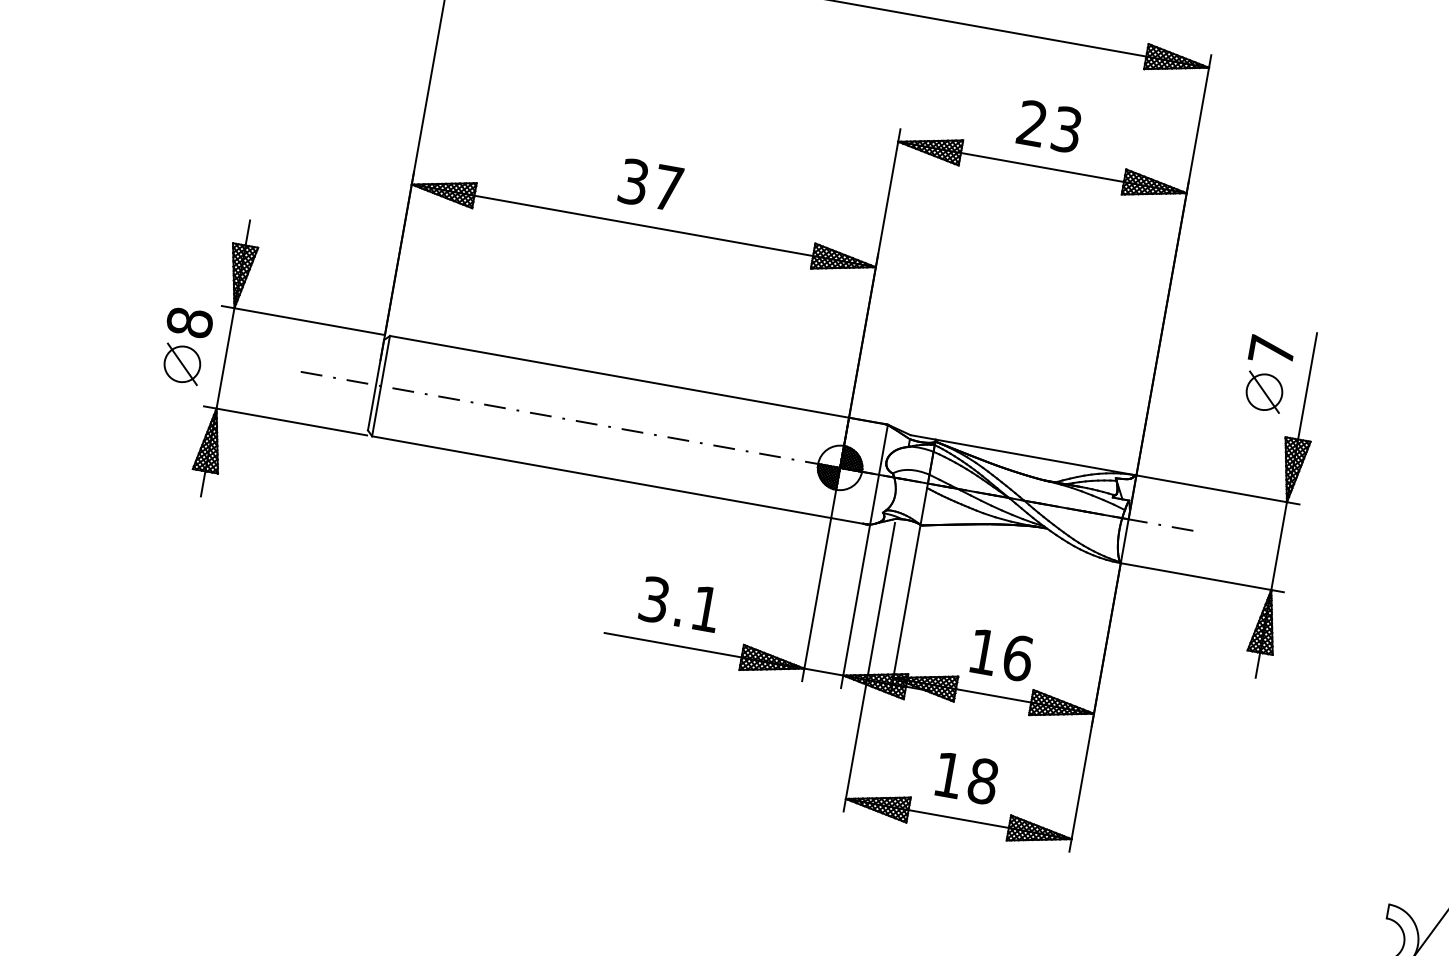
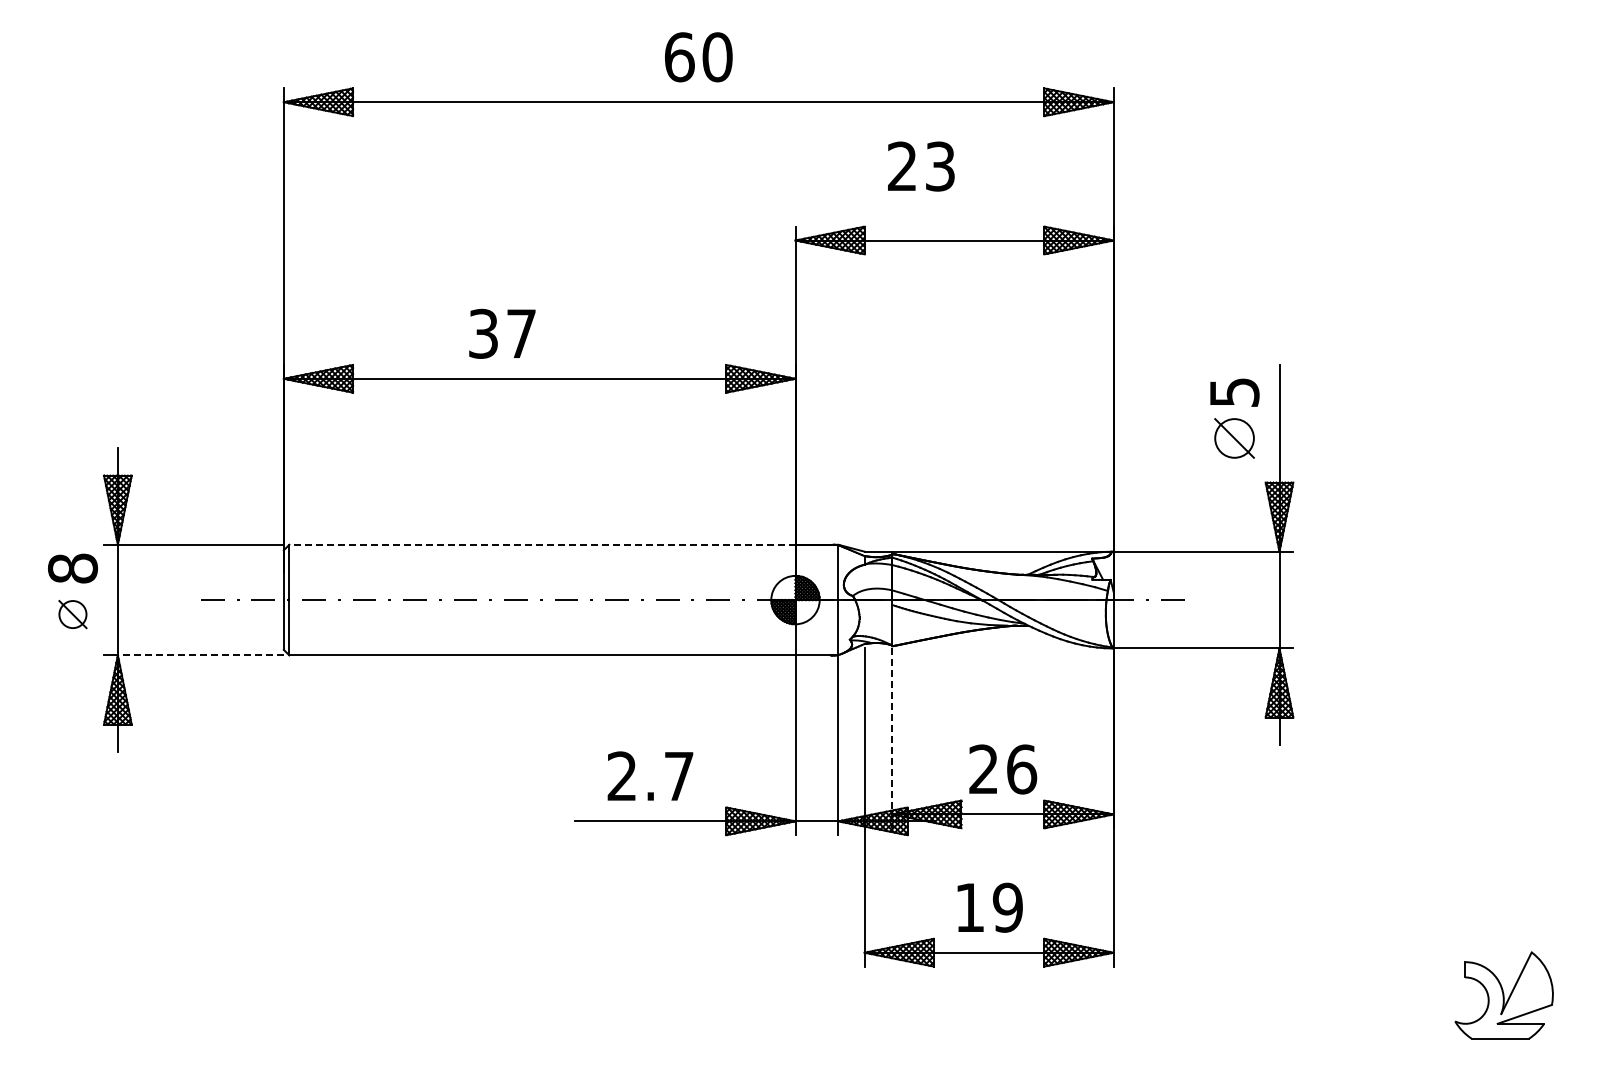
text: (1049, 126) -> (921, 166), moved
text: (650, 184) -> (502, 333), moved
text: (1271, 350) -> (1234, 392), 7 -> 5
part: (182, 364) -> (72, 614), size x0.7
line: (618, 376) -> (541, 544), solid -> dashed
line: (291, 422) -> (200, 655), solid -> dashed
text: (680, 604) -> (650, 776), 3.1 -> 2.7
line: (905, 609) -> (892, 738), solid -> dashed
text: (983, 651) -> (983, 768), 16 -> 26
text: (982, 780) -> (1007, 907), 18 -> 19

